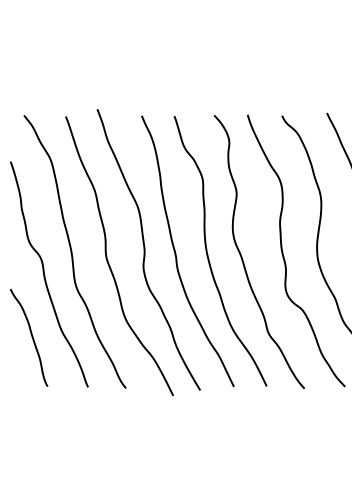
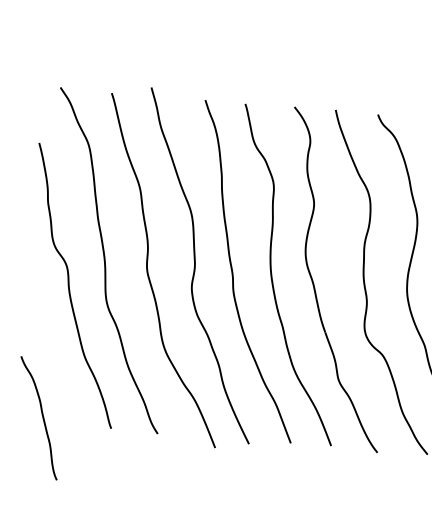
curve: (31, 337) -> (41, 418), moved

